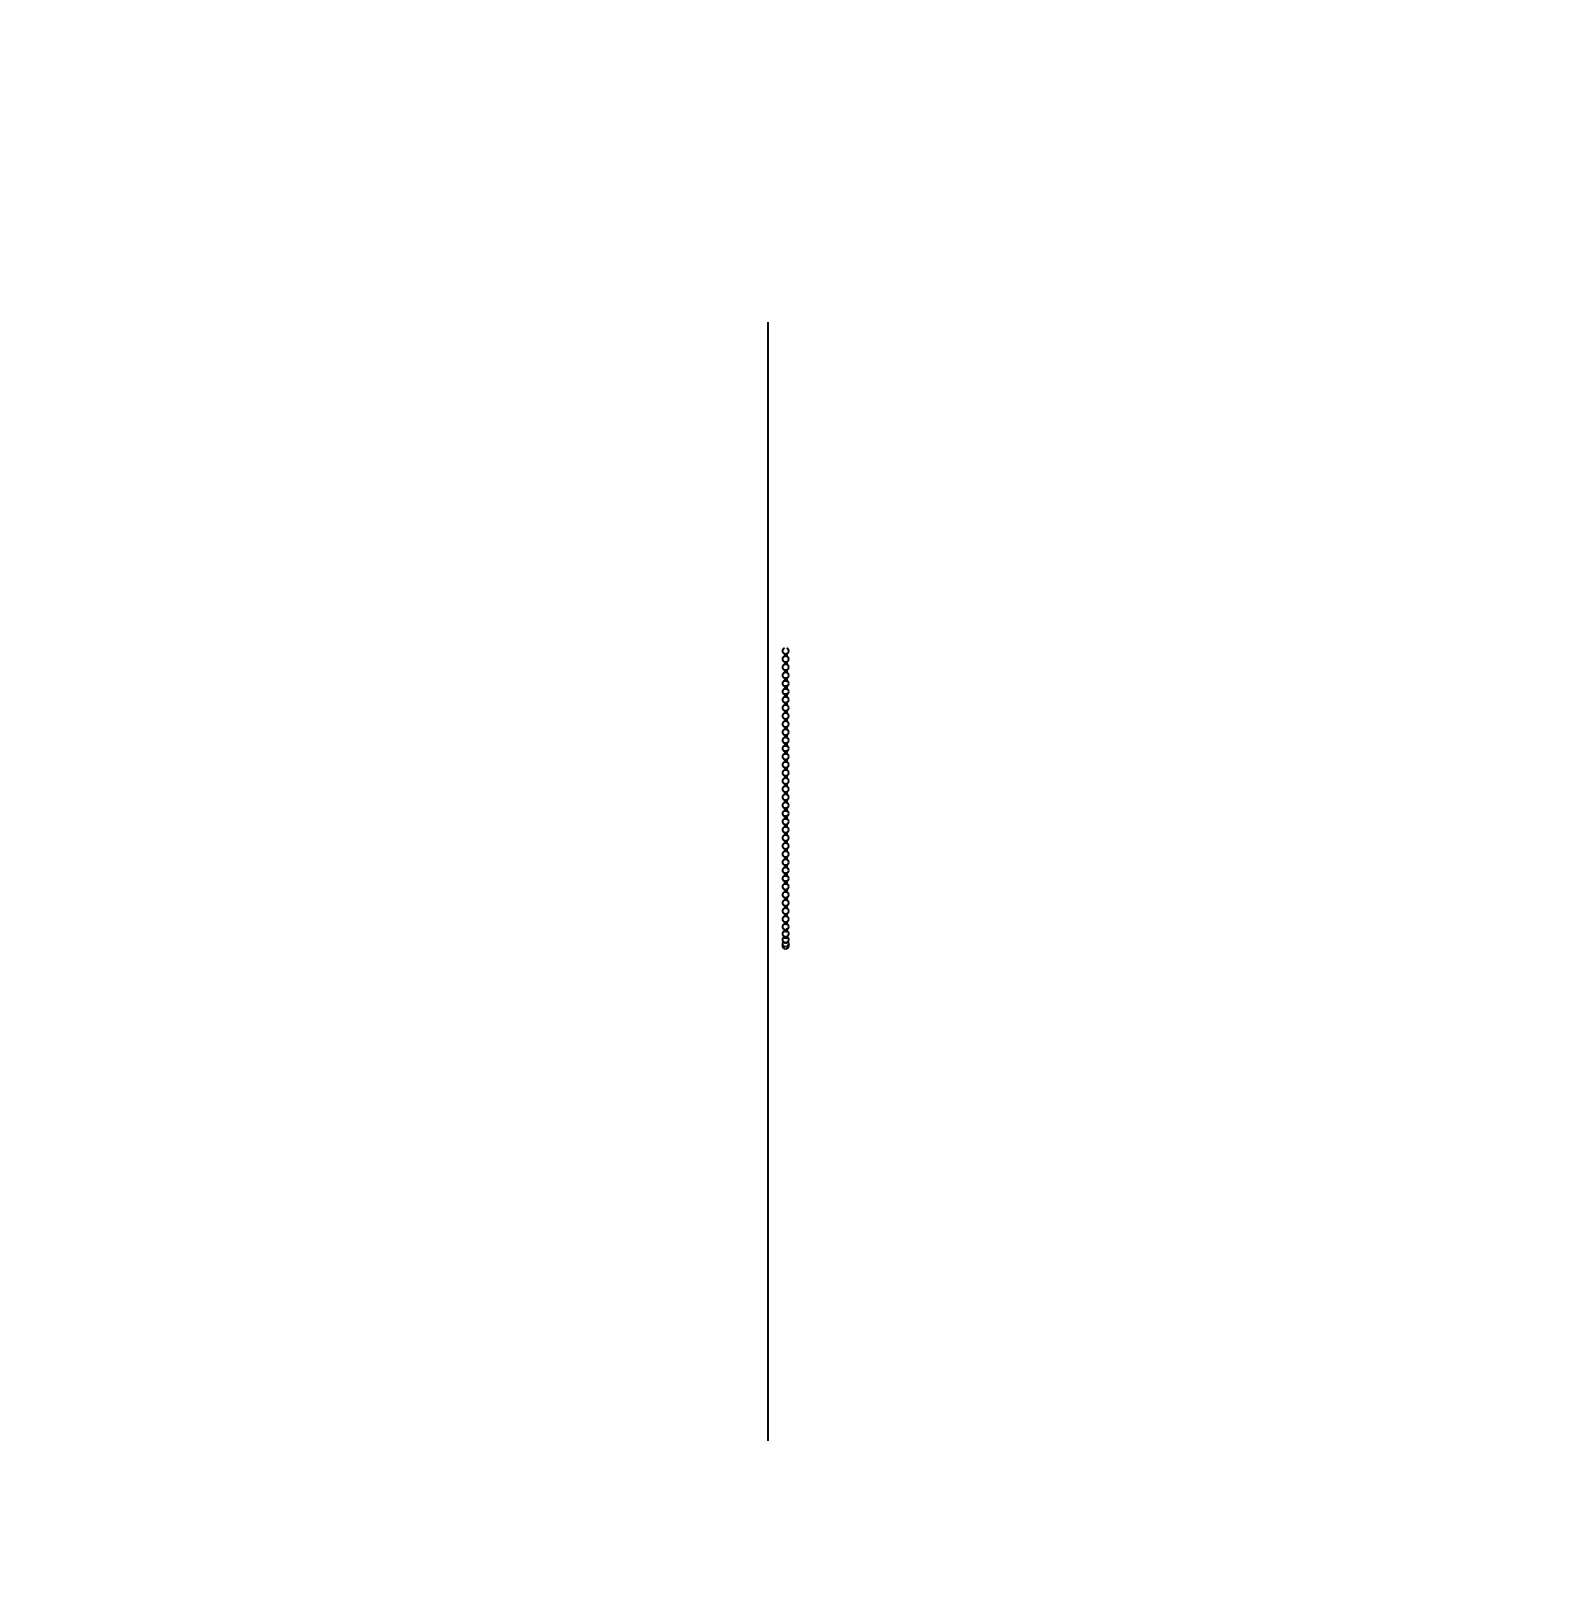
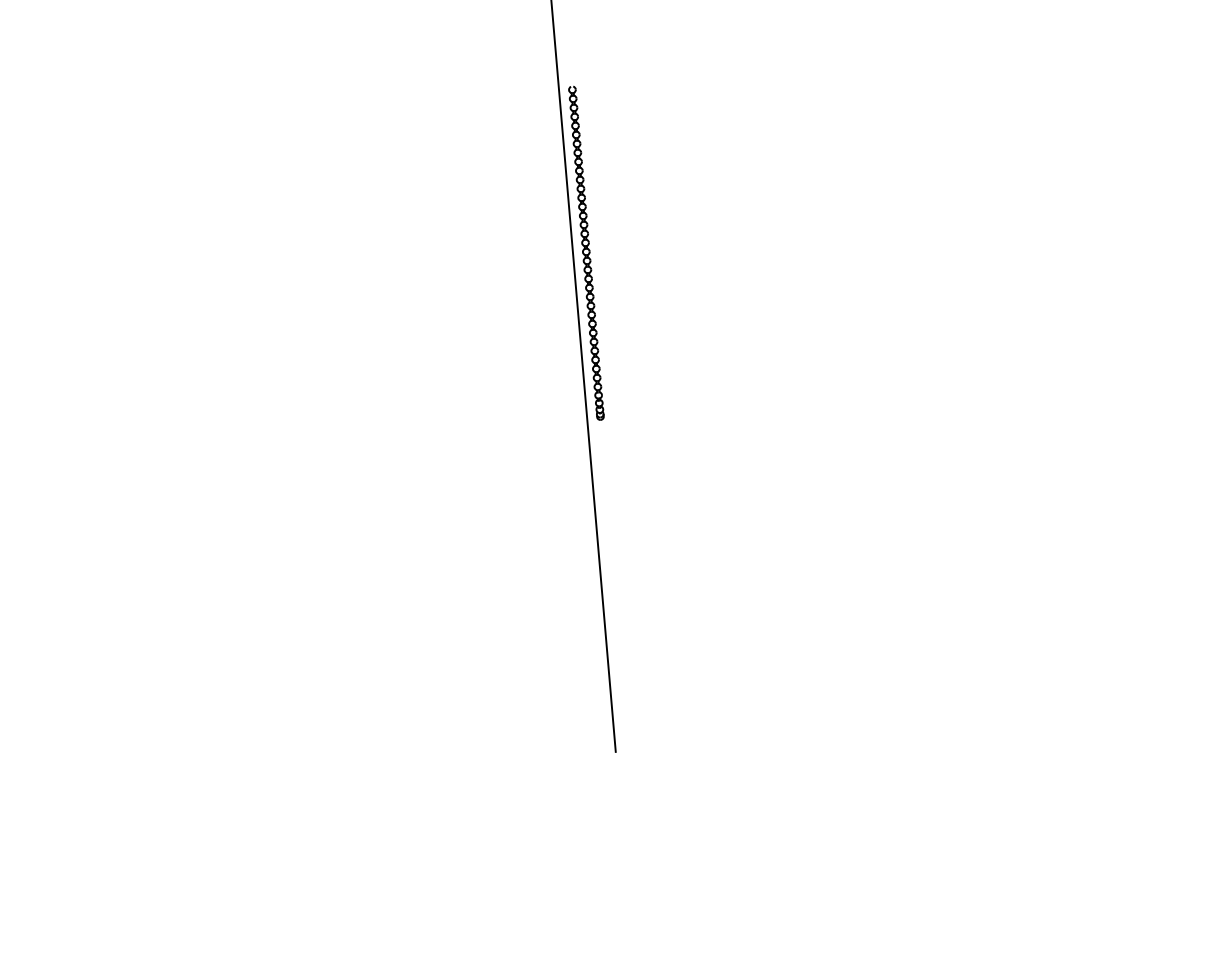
part: (785, 798) -> (586, 253), size x1.43

